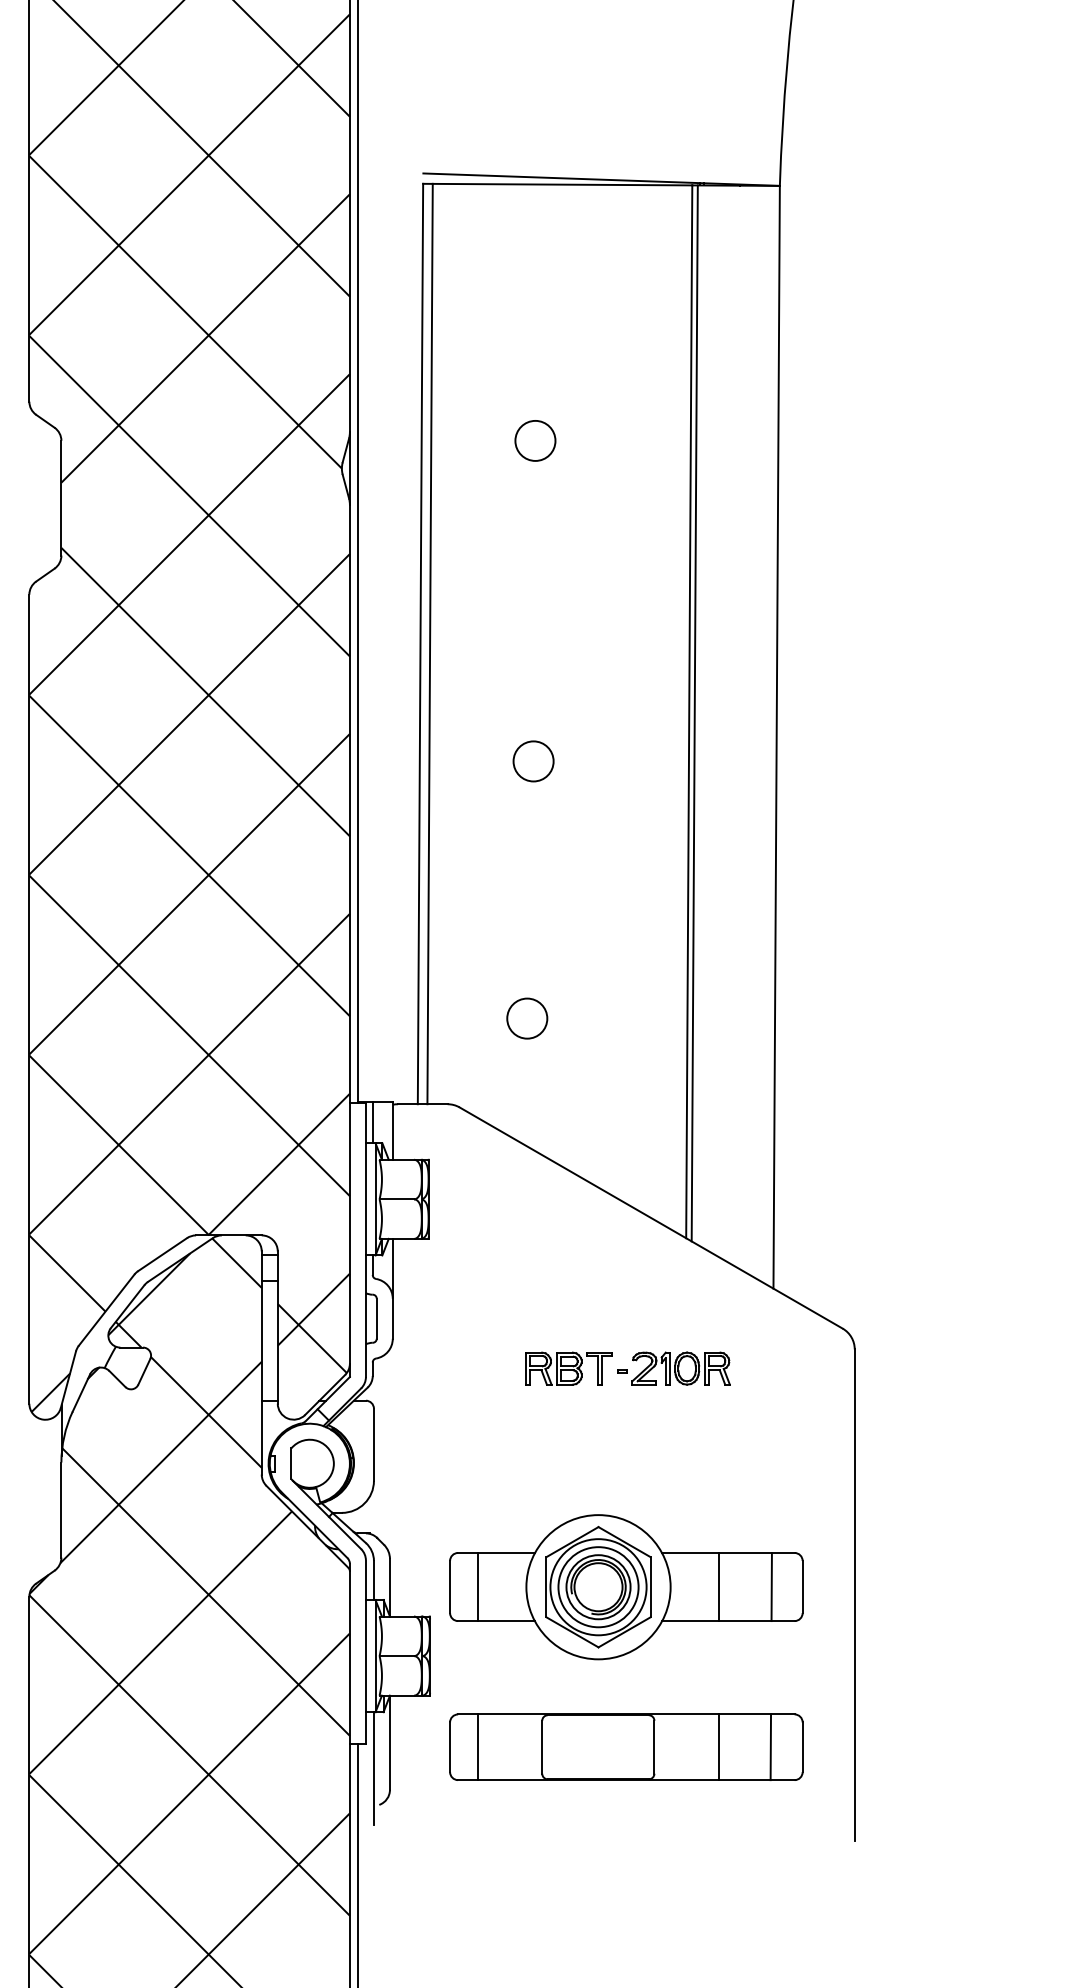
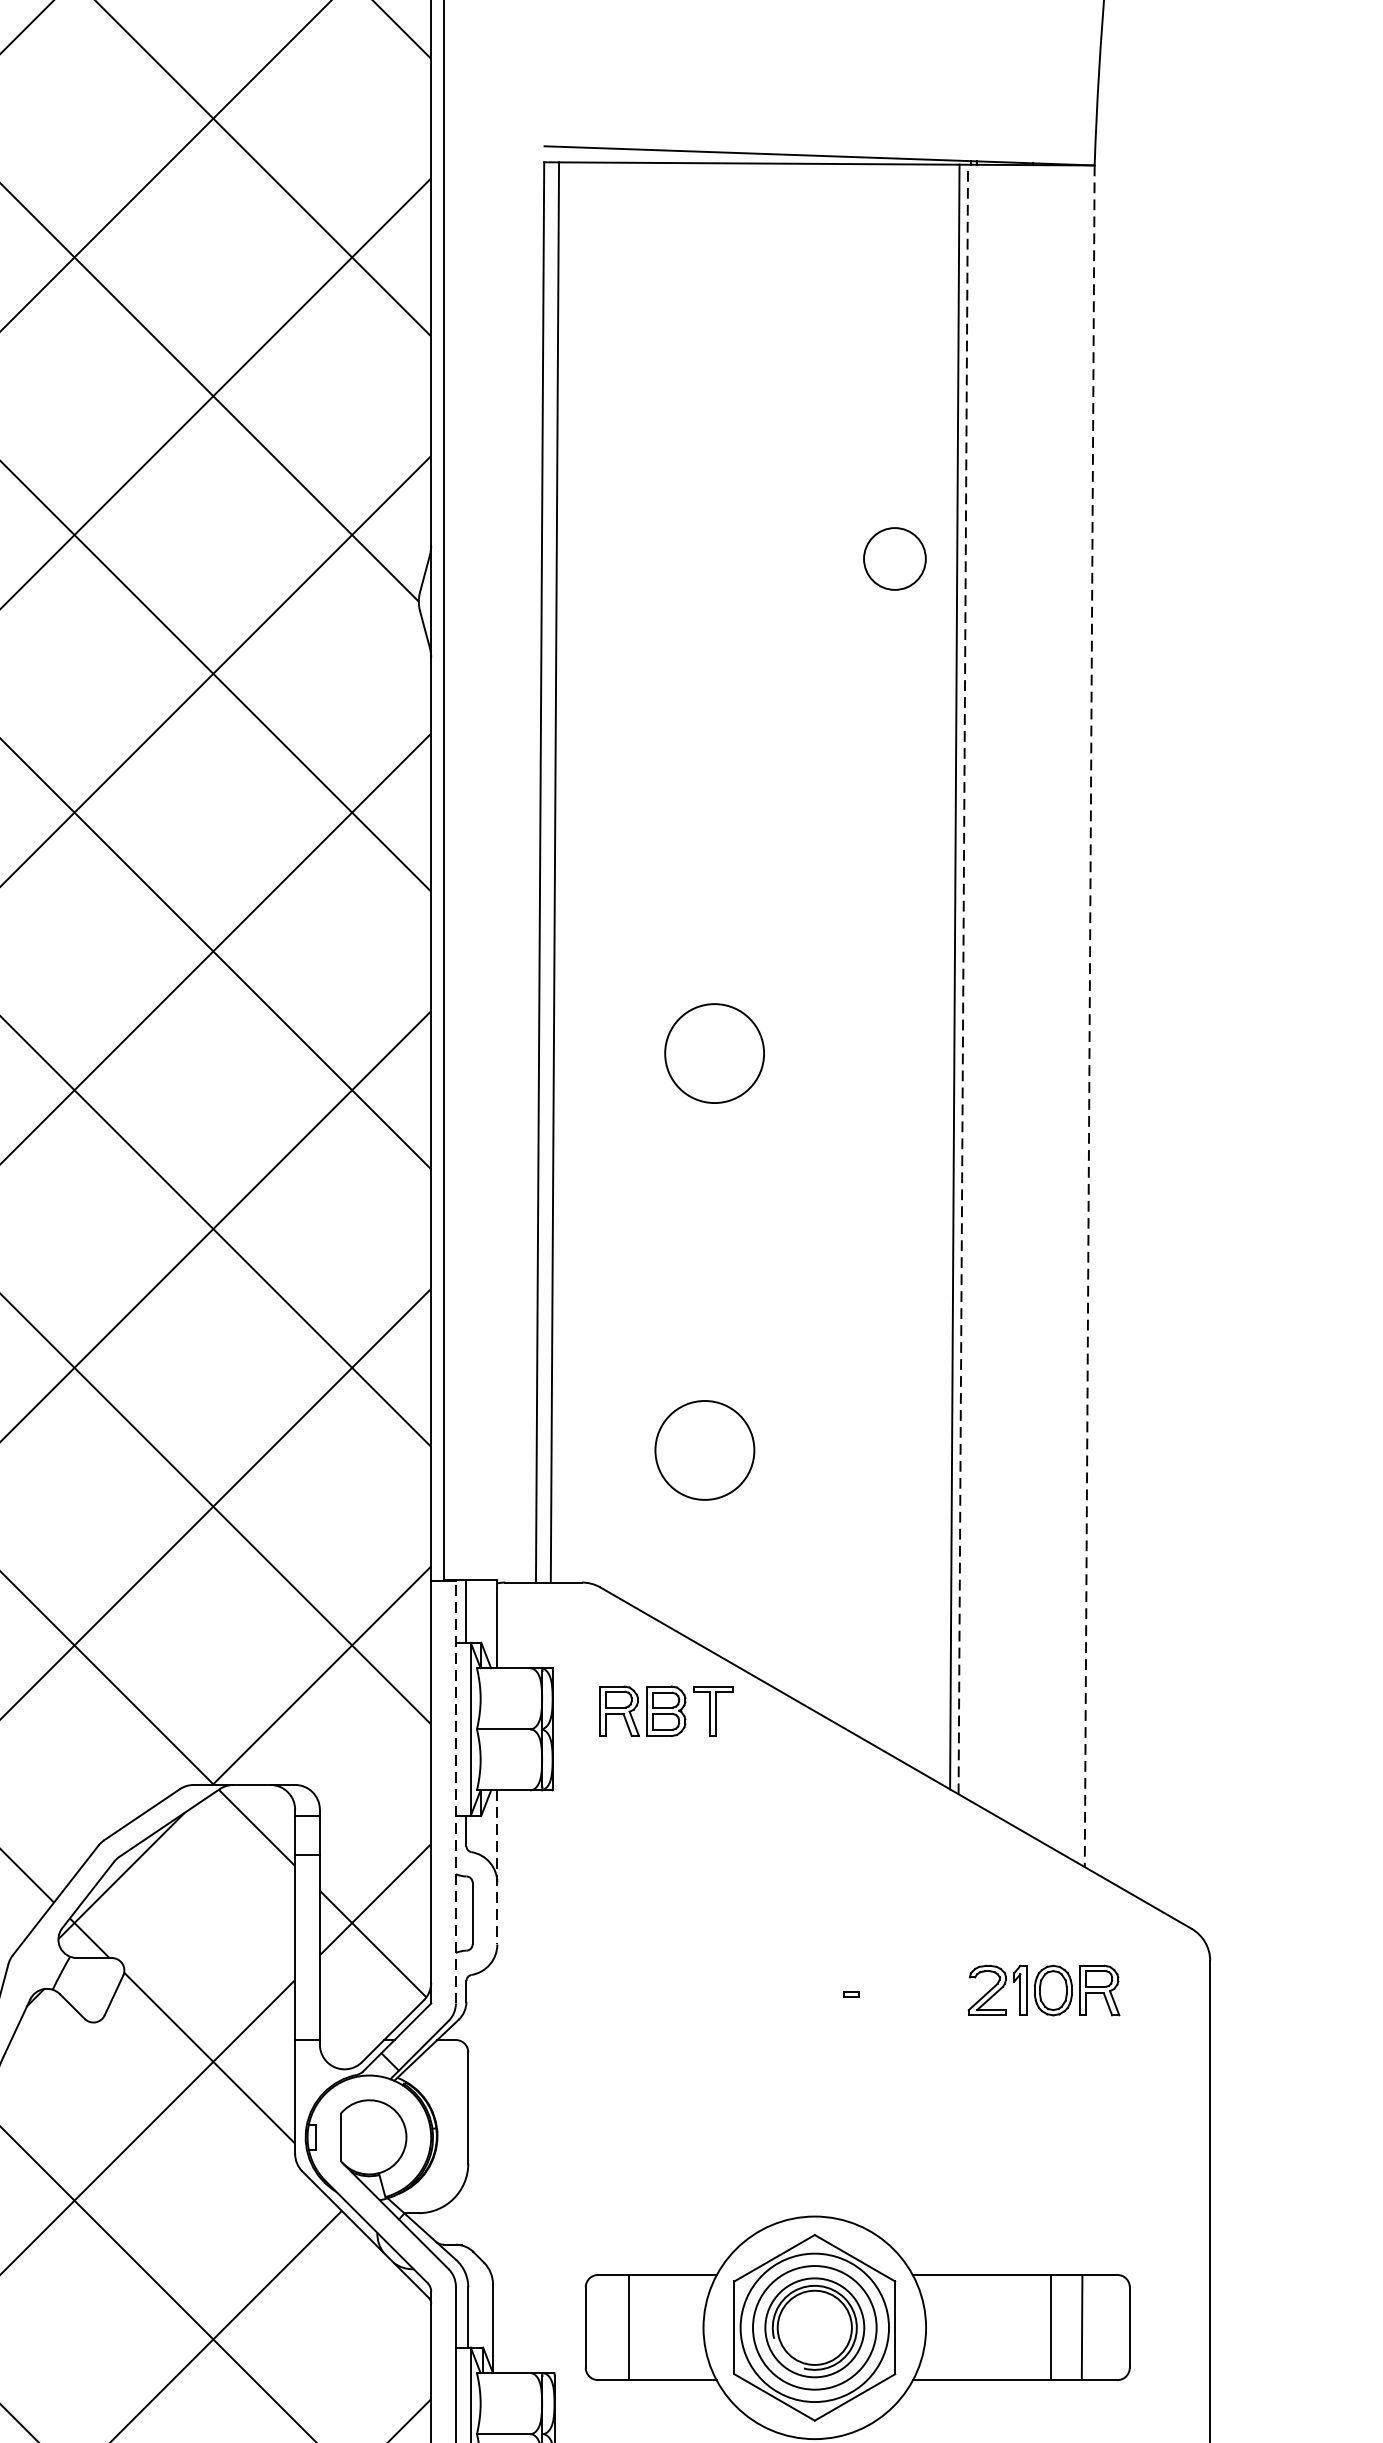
circle: (535, 440) -> (895, 558), moved
line: (694, 713) -> (962, 979), solid -> dashed
line: (776, 737) -> (1089, 1016), solid -> dashed
circle: (533, 761) -> (714, 1053), size x1.6
circle: (527, 1018) -> (705, 1450), size x1.6
line: (365, 1240) -> (455, 1792), solid -> dashed
line: (392, 1288) -> (496, 1866), solid -> dashed
part: (568, 1368) -> (665, 1711), moved
part: (680, 1368) -> (1043, 1990), moved
line: (718, 1586) -> (1050, 2326), moved

